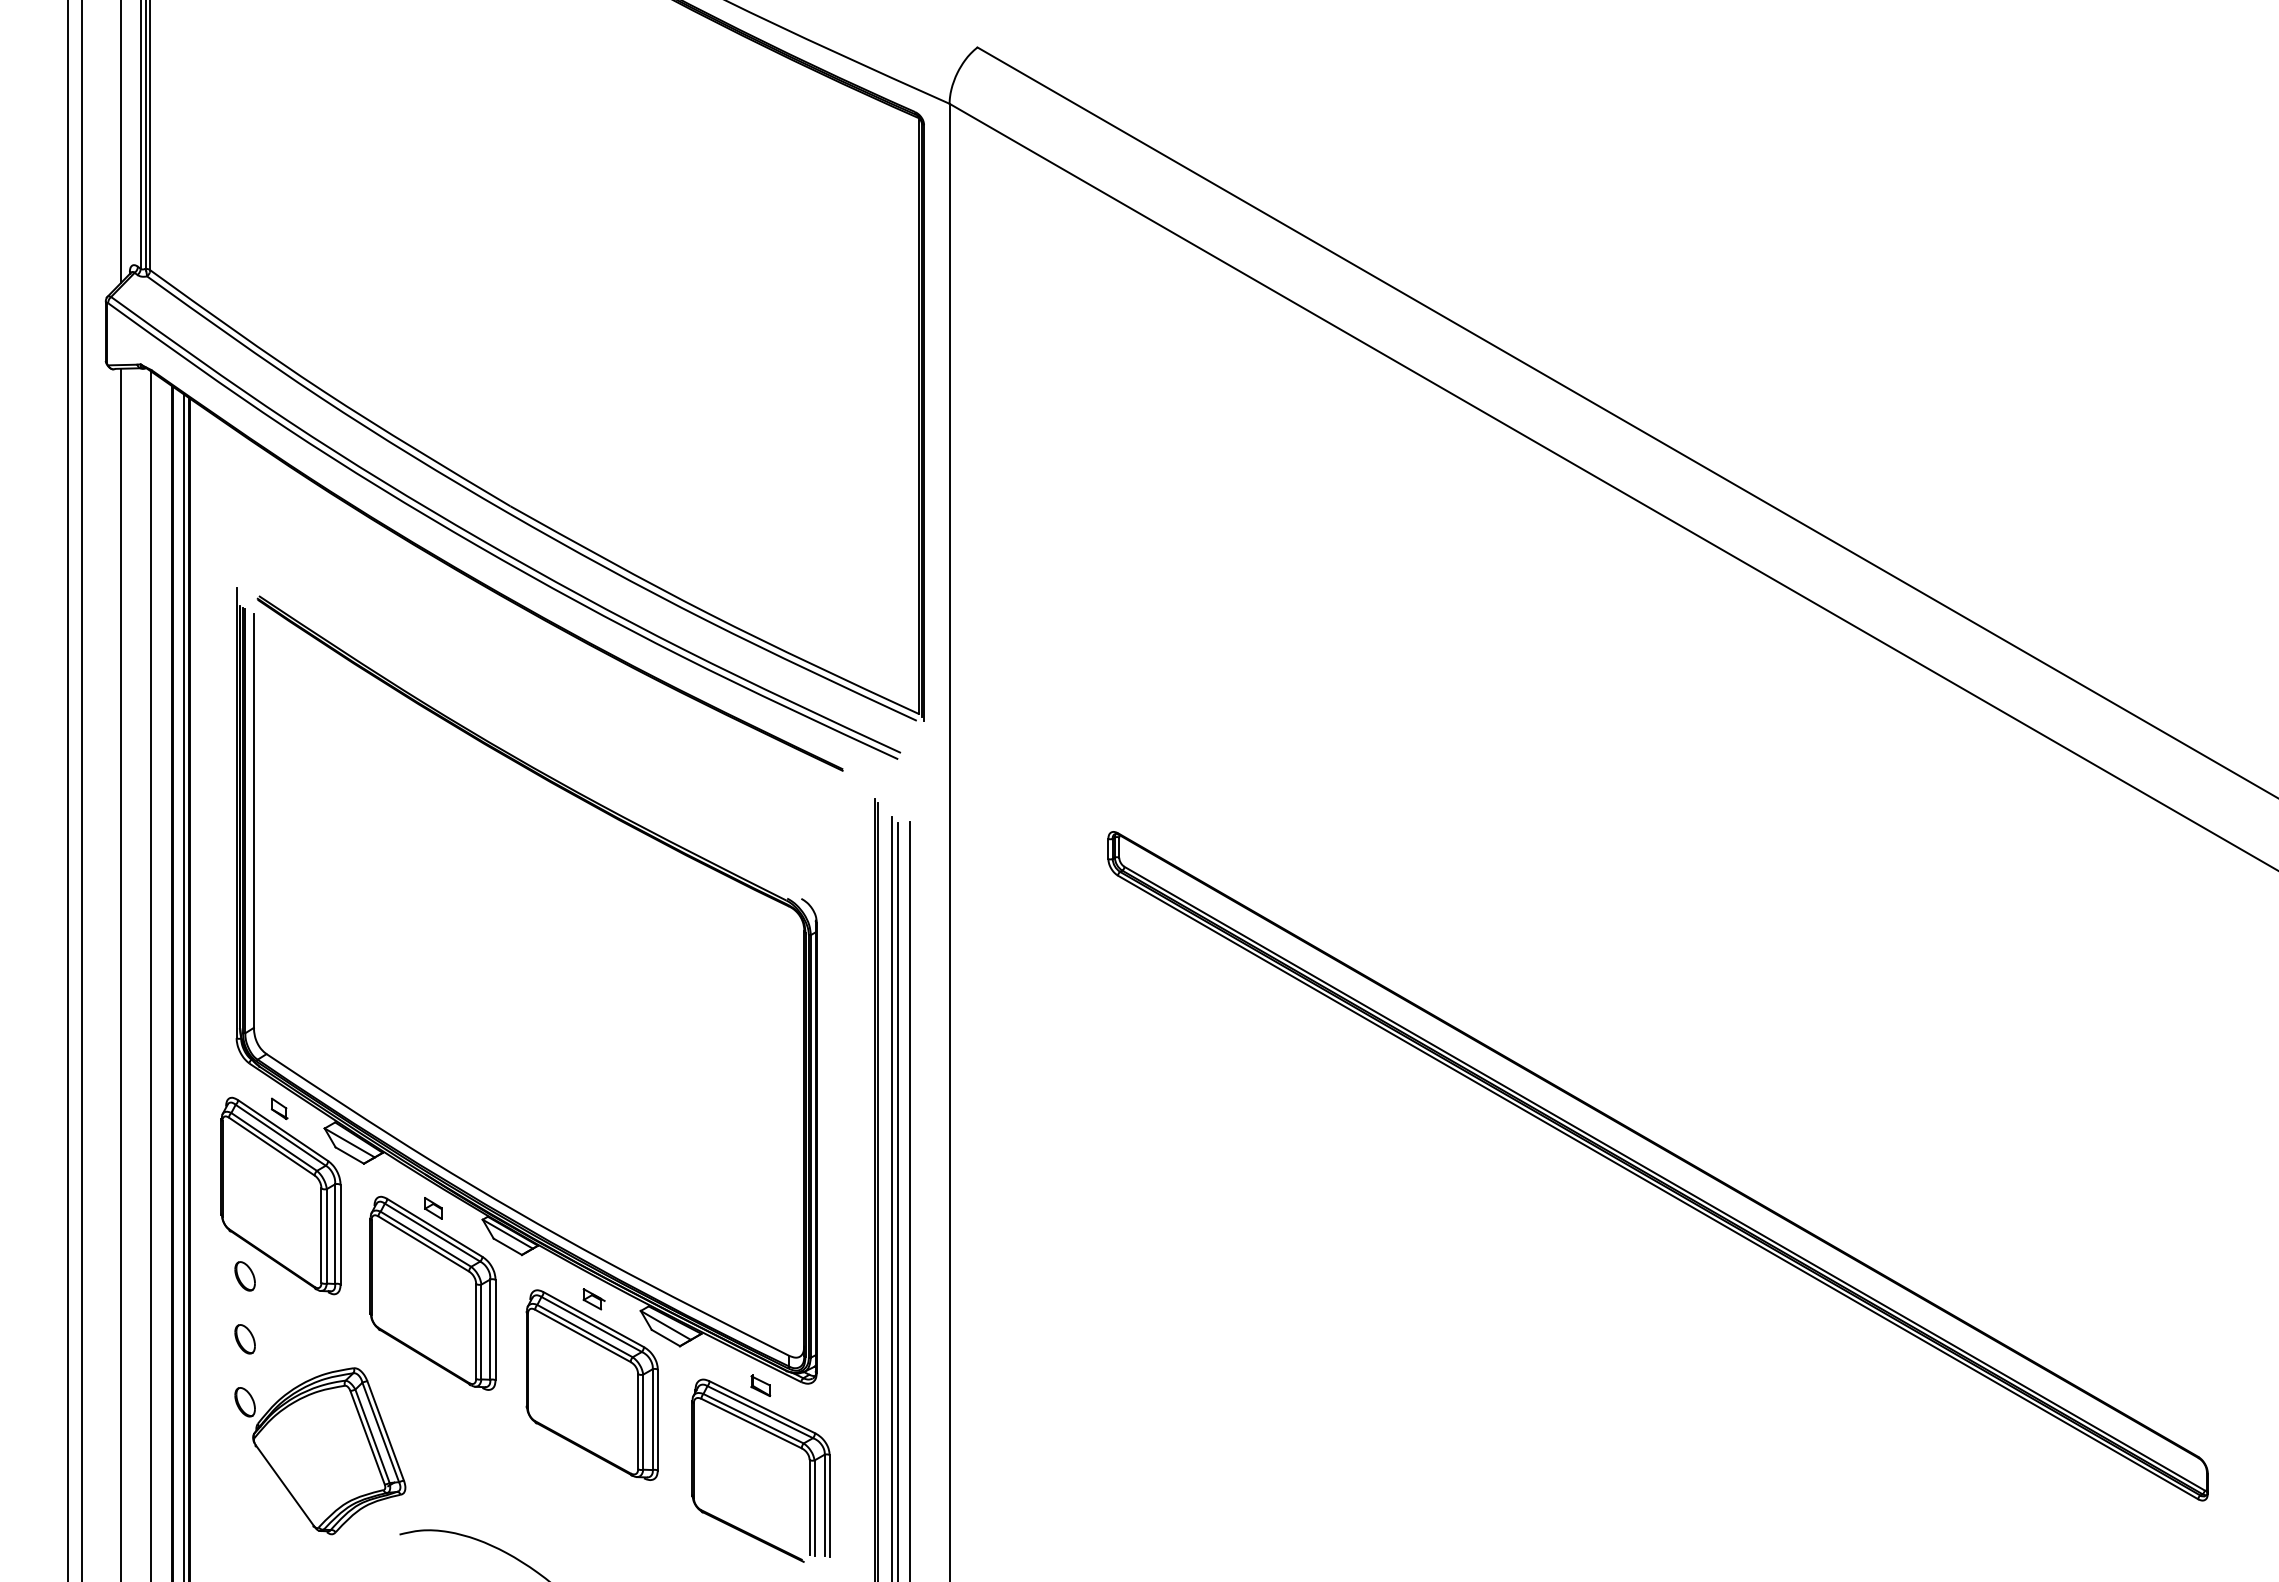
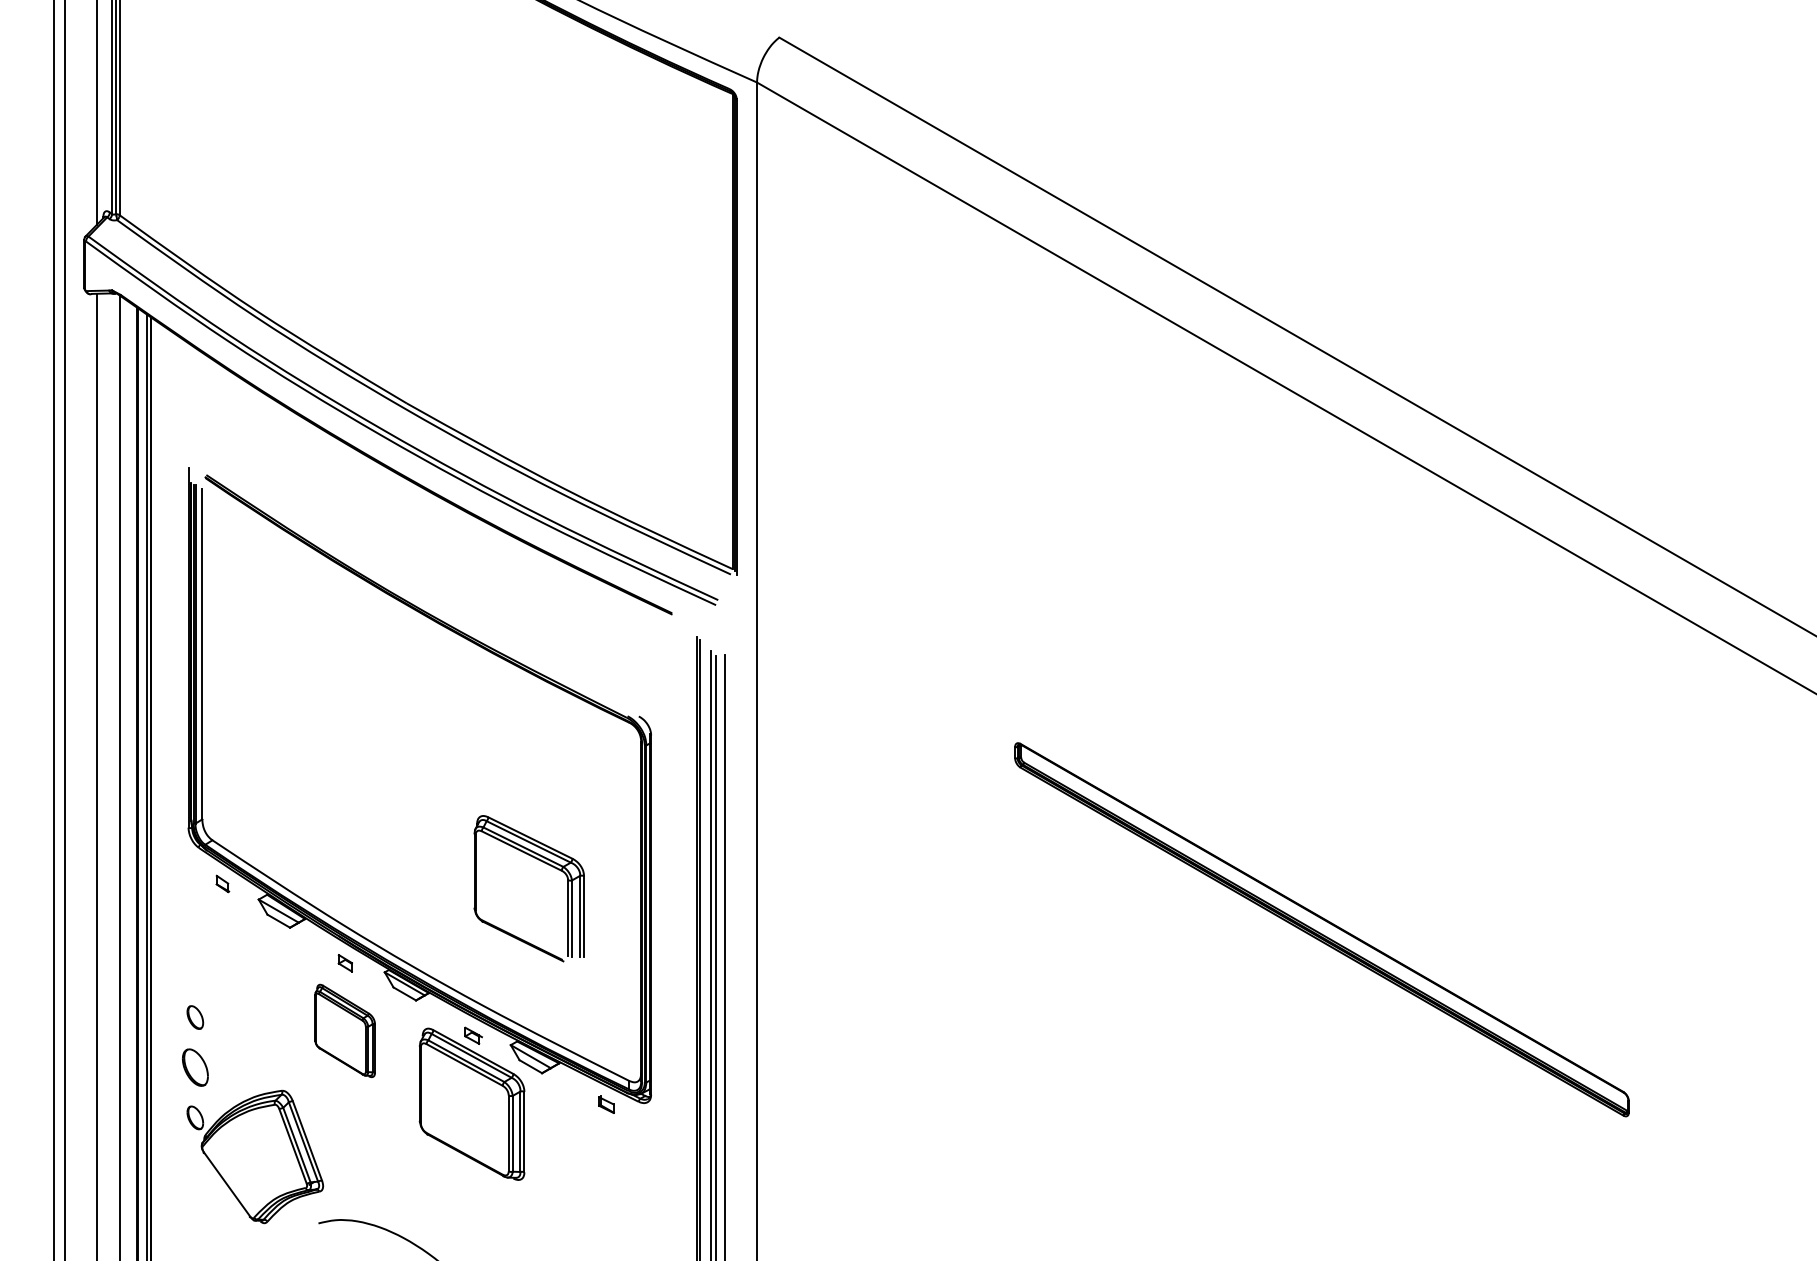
part: (1657, 1166) -> (1321, 929), size x0.7
part: (280, 1195) -> (223, 953), removed
part: (432, 1292) -> (344, 1030), size x0.6
part: (244, 1339) -> (194, 1067), size x1.6
part: (777, 1437) -> (542, 862), moved

